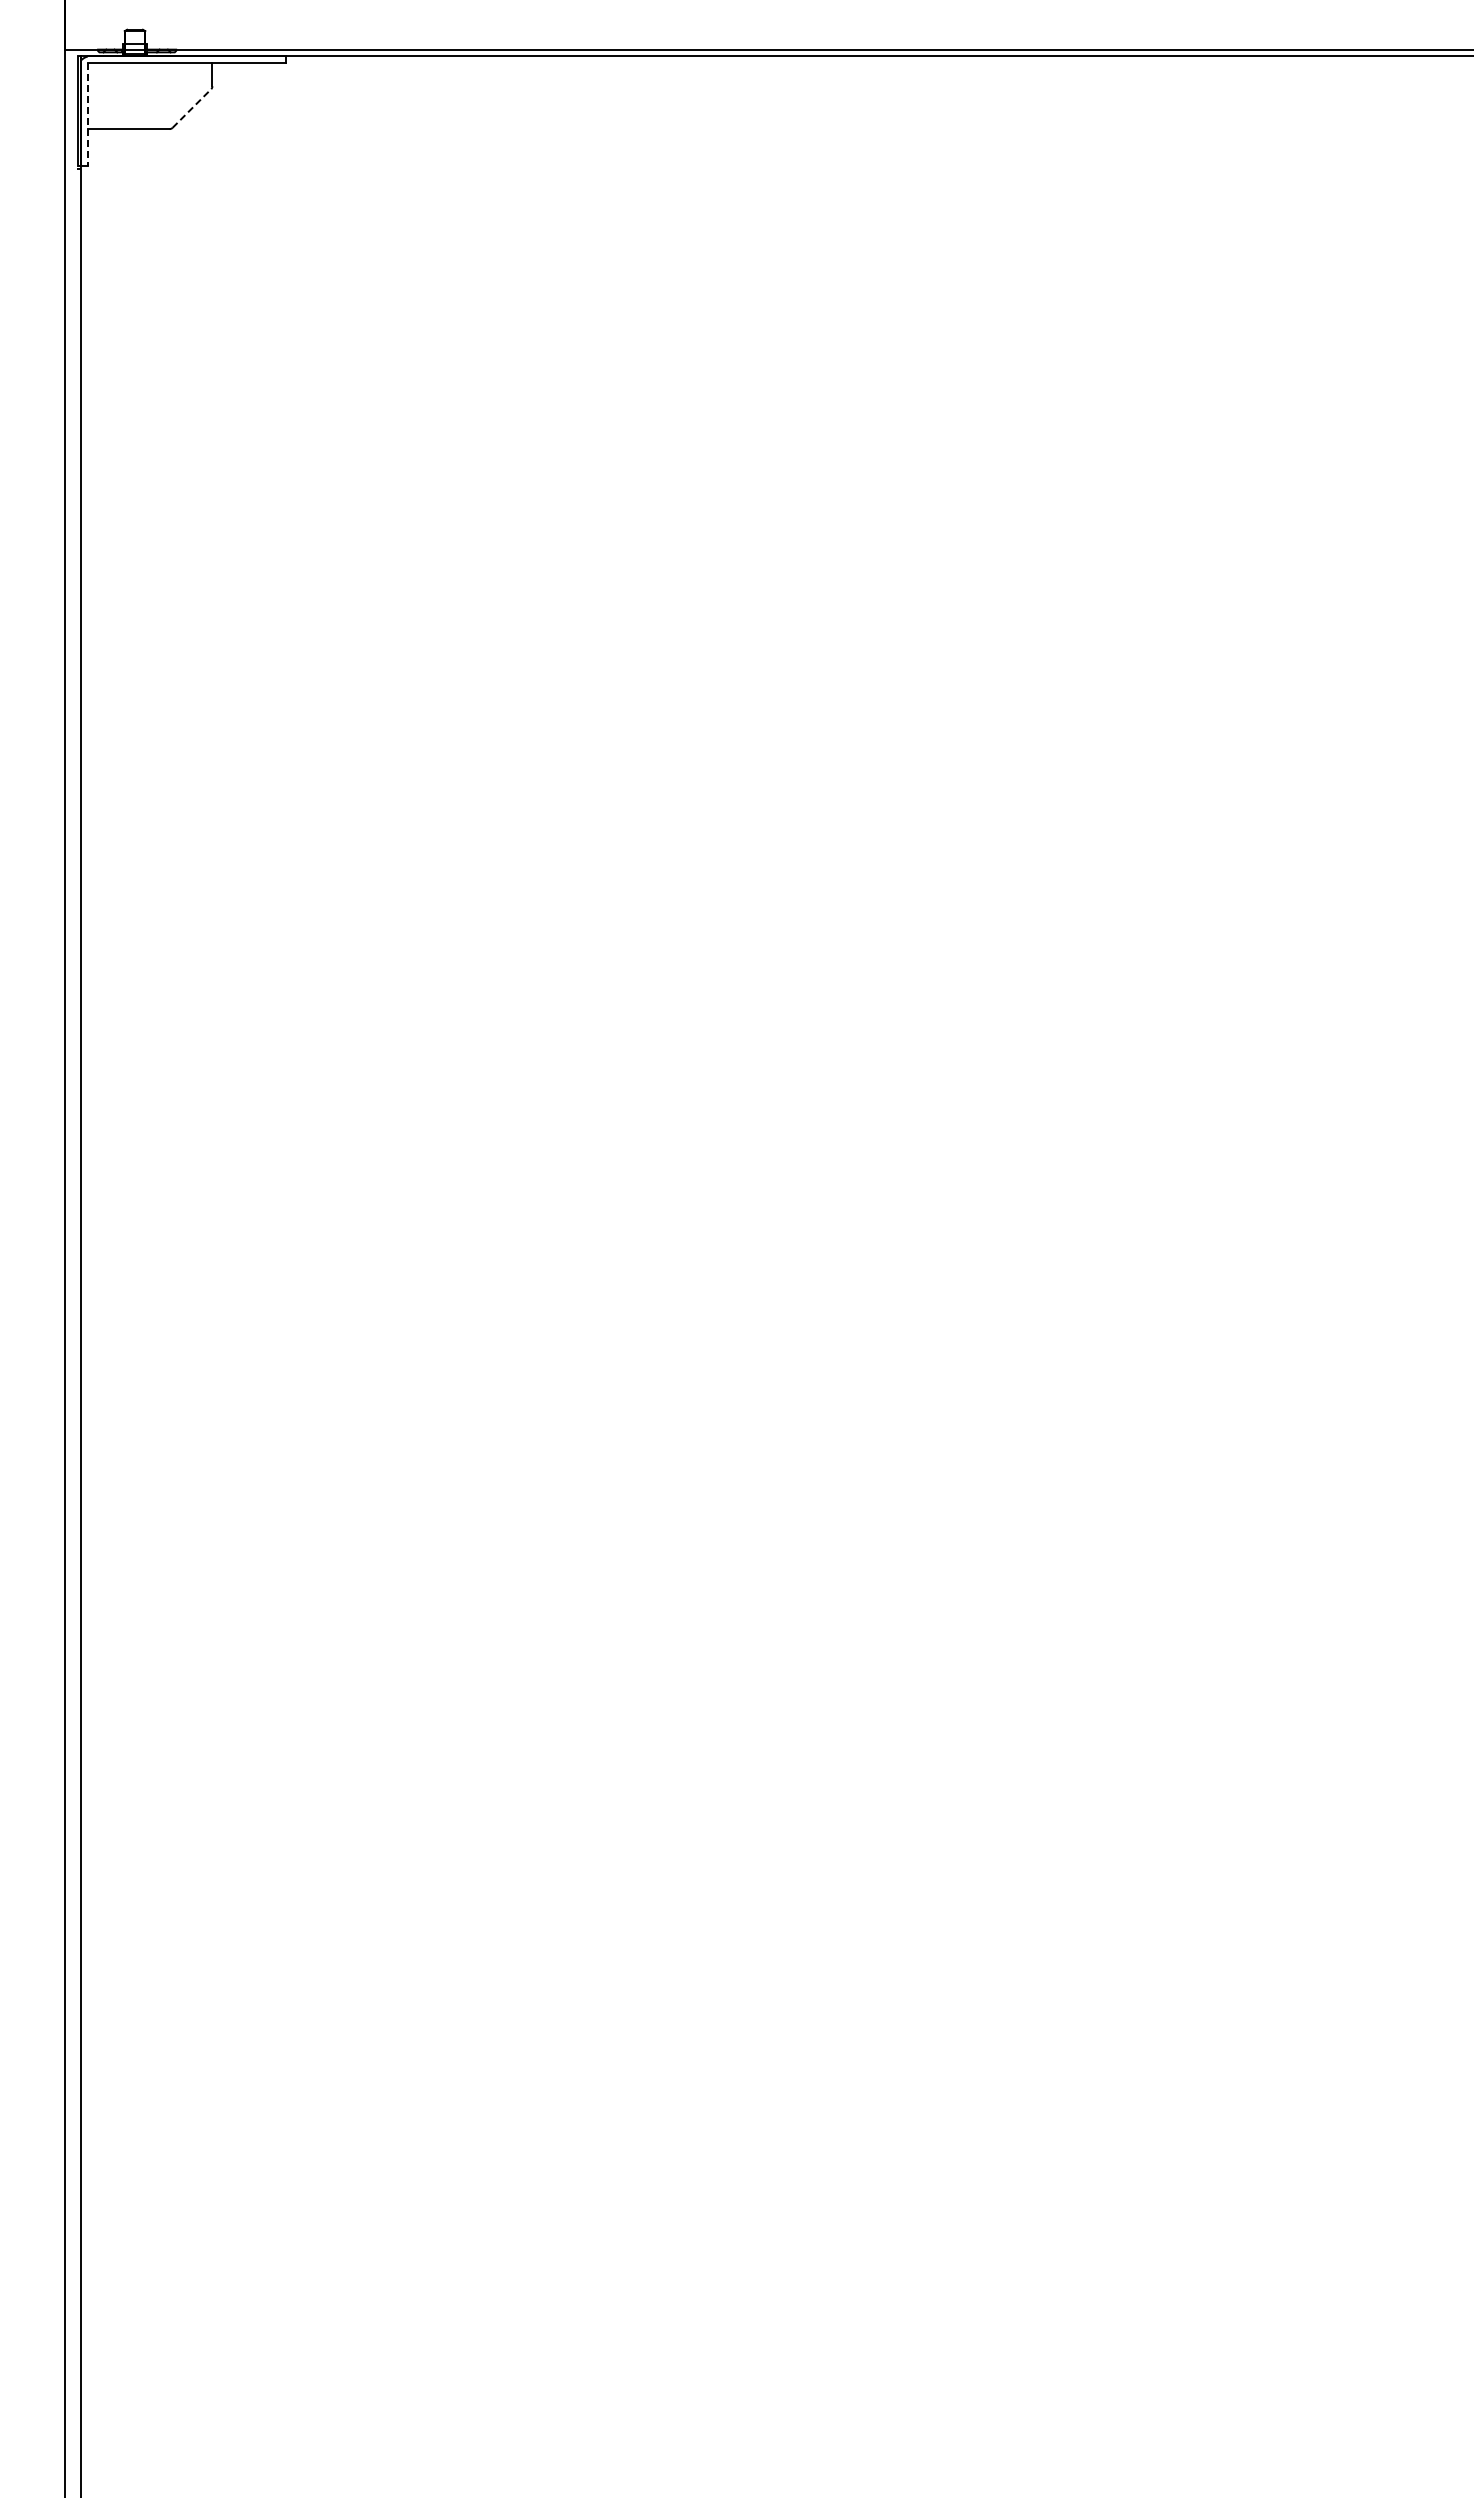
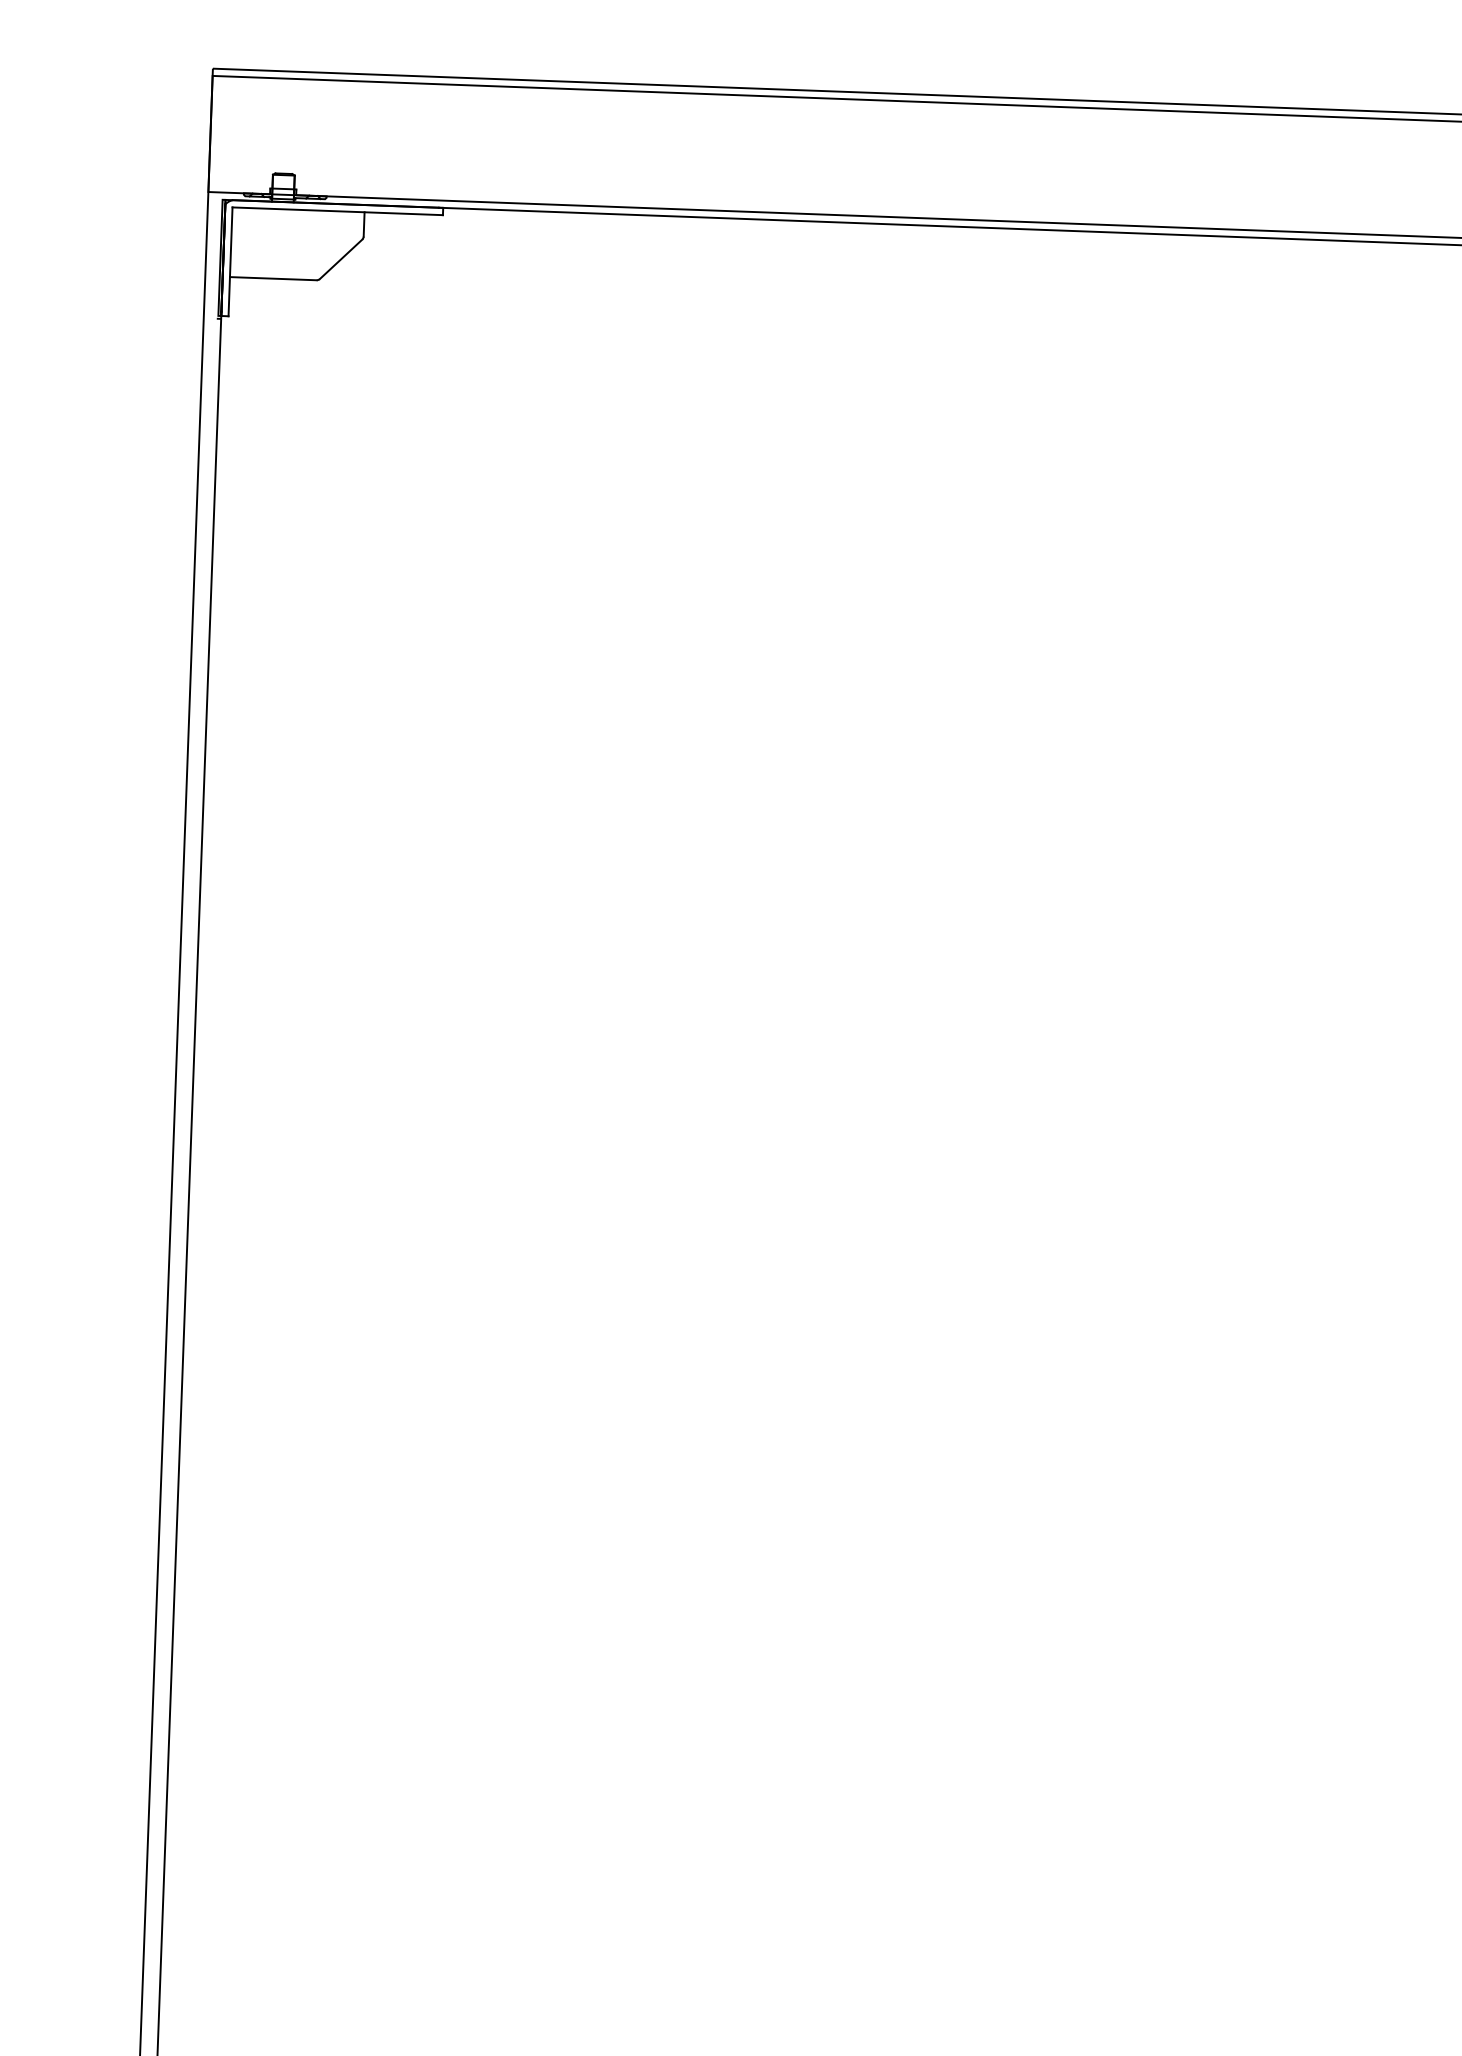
line: (192, 108) -> (341, 259), dashed -> solid
line: (87, 115) -> (230, 262), dashed -> solid

